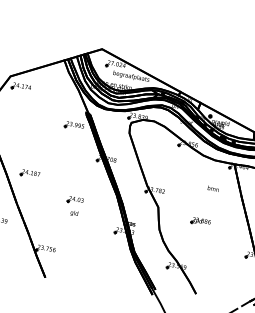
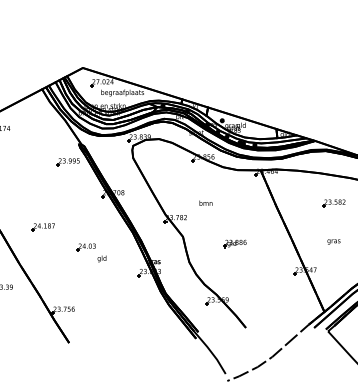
part: (29, 173) -> (42, 227), moved
text: (213, 188) -> (205, 202), moved
text: (73, 213) -> (101, 258), moved

